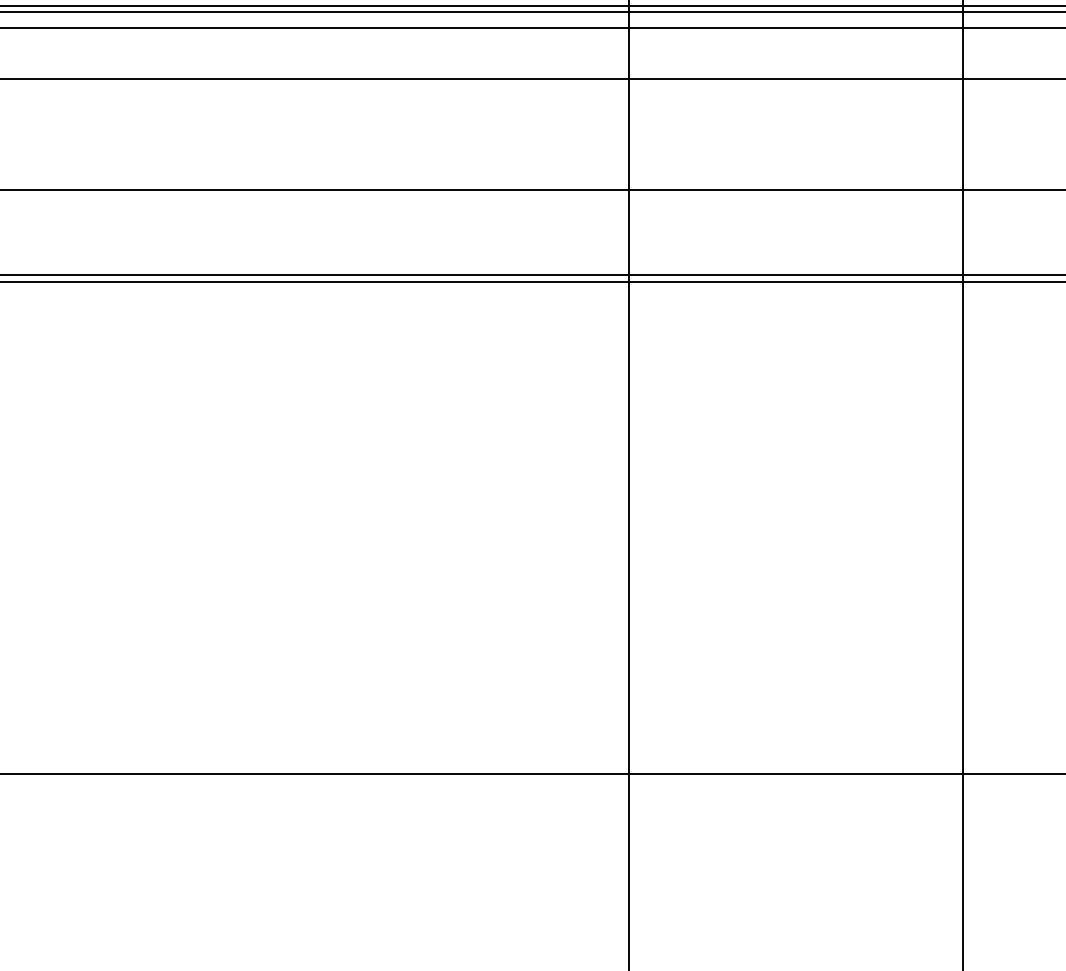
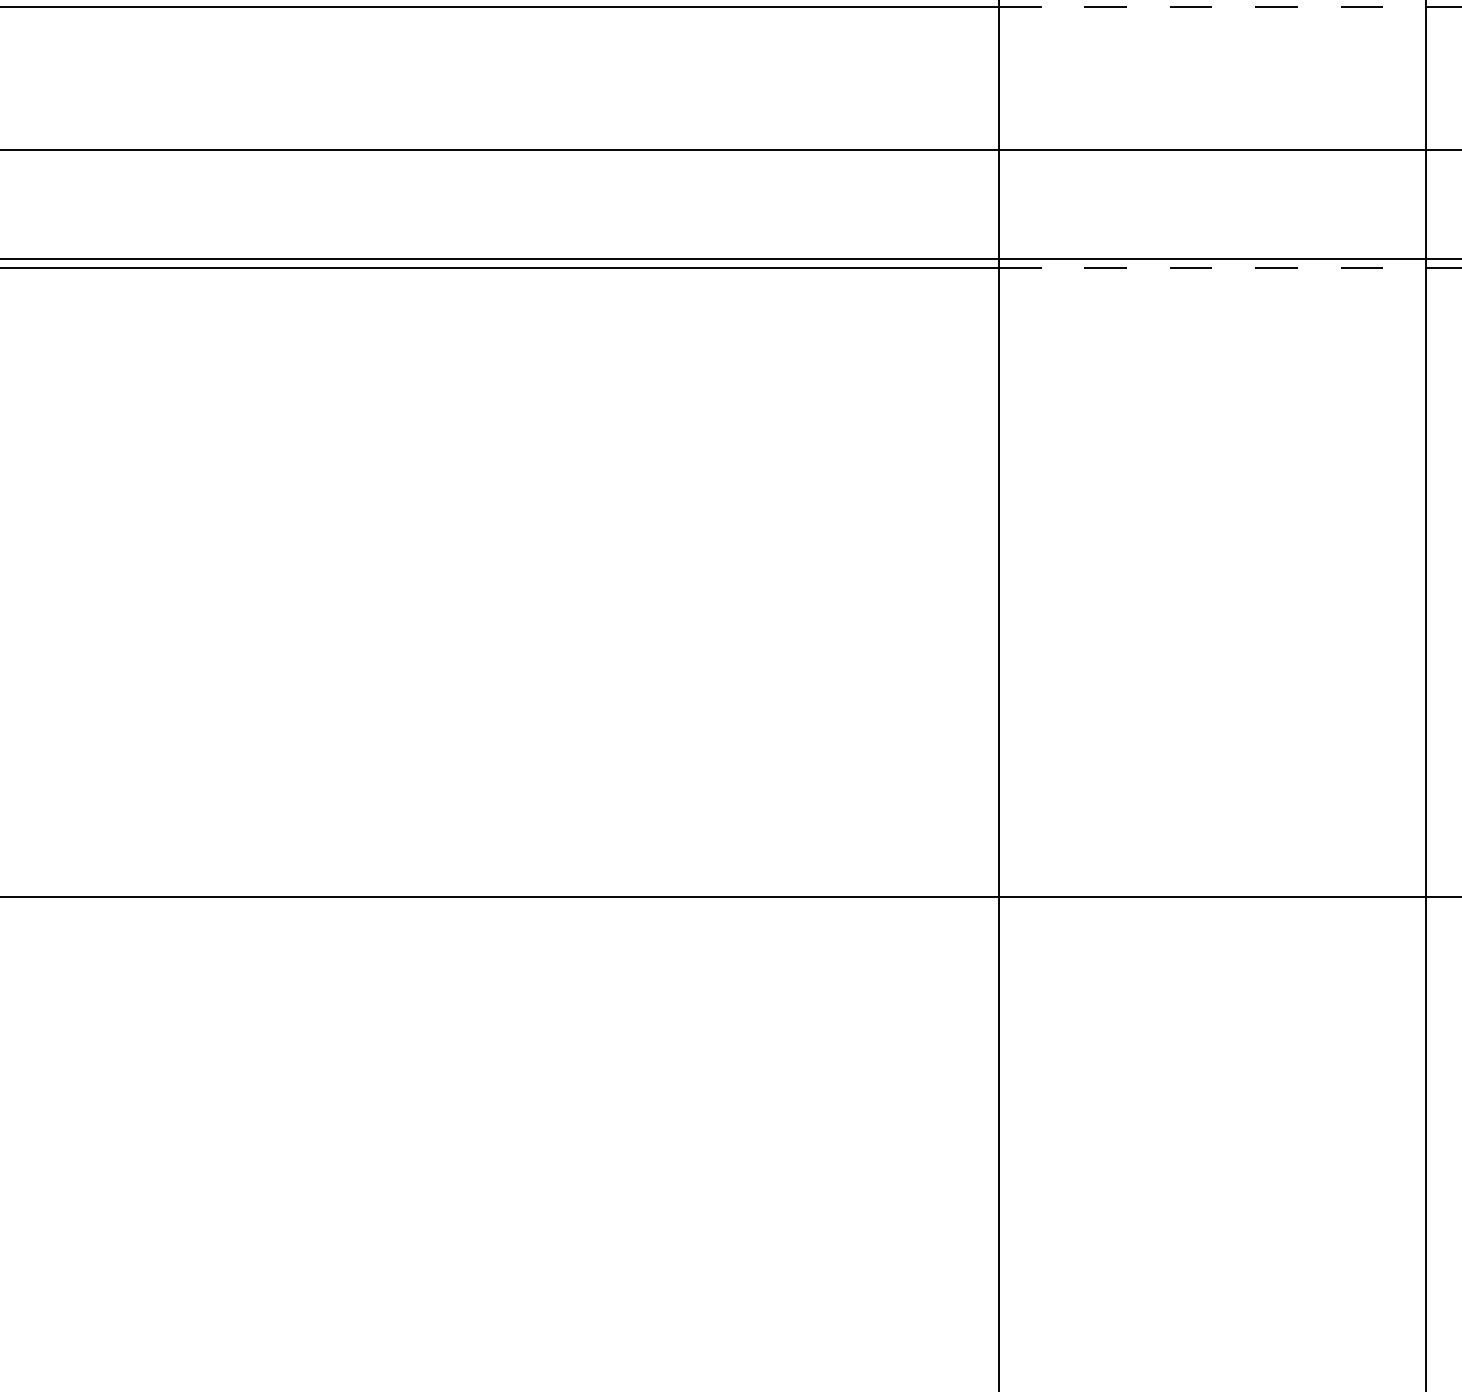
line: (795, 78) -> (1212, 7), solid -> dashed
line: (795, 281) -> (1212, 267), solid -> dashed

